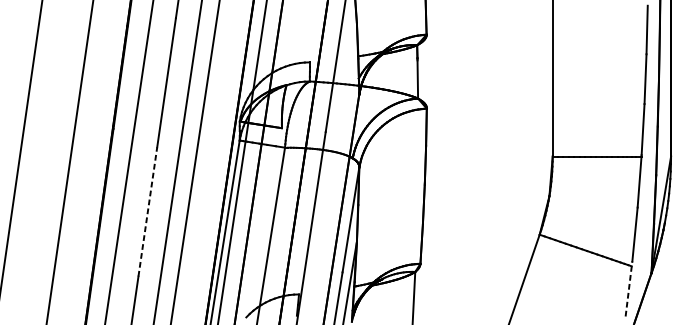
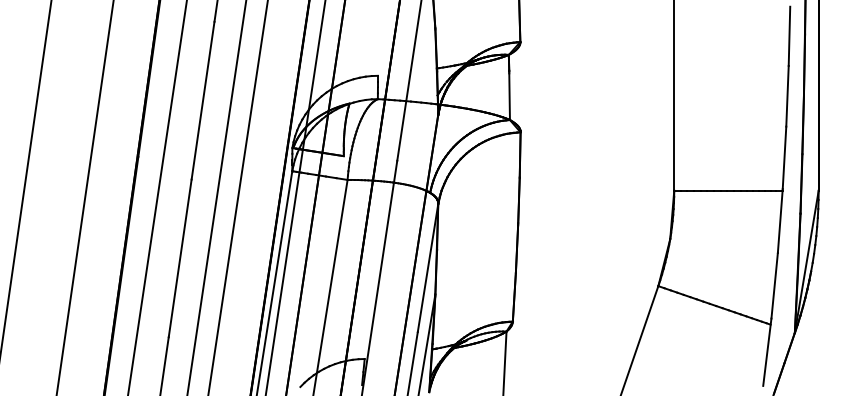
line: (148, 212) -> (180, 258), dashed -> solid
line: (629, 289) -> (767, 352), dashed -> solid

